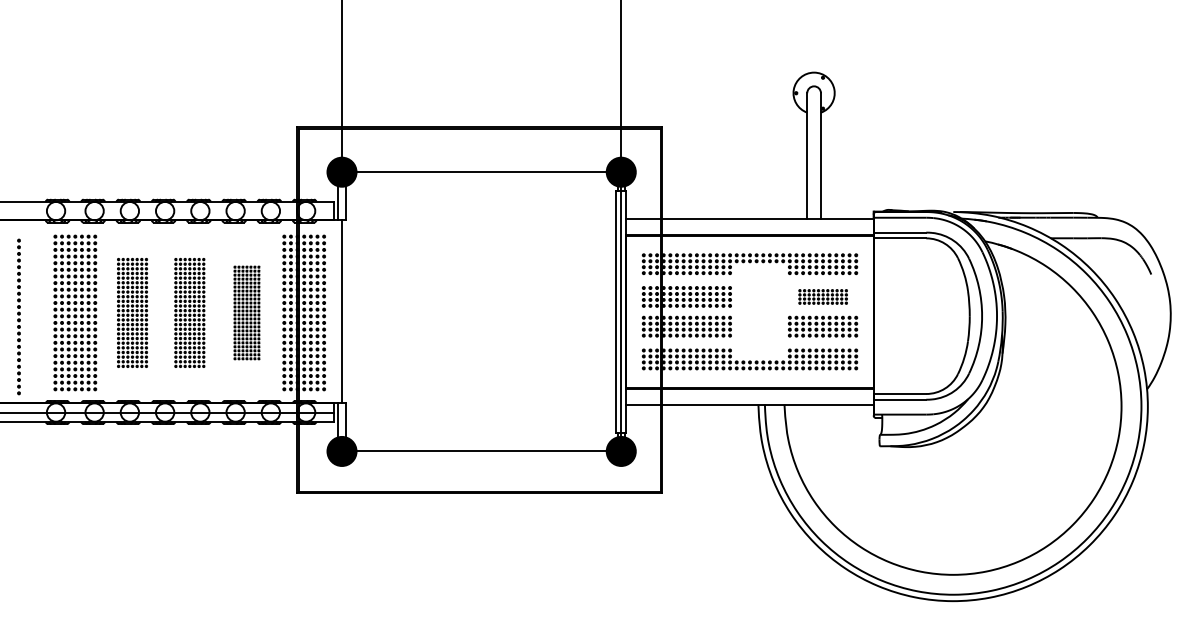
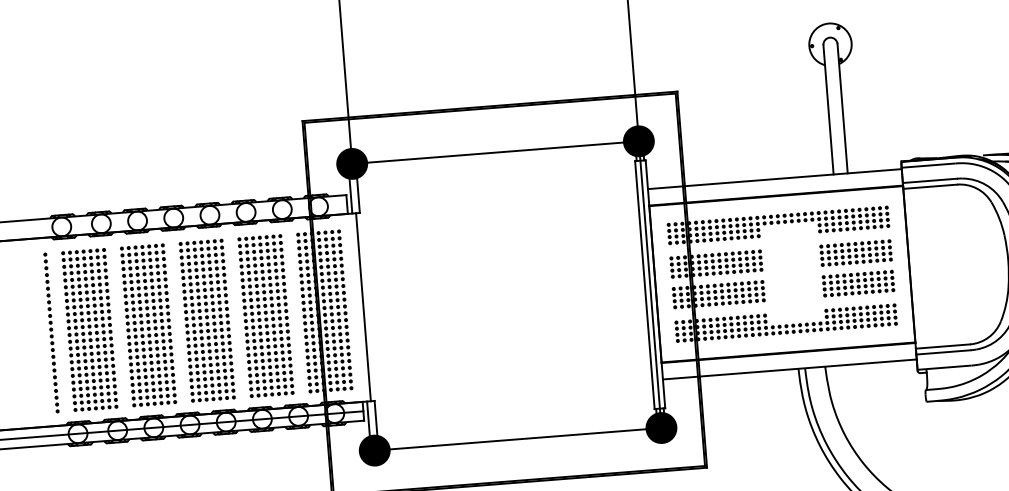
part: (823, 296) -> (856, 252), size x1.43
part: (132, 312) -> (148, 324), size x1.43
part: (189, 312) -> (206, 320), size x1.43
part: (246, 312) -> (265, 315), size x1.67
line: (18, 315) -> (50, 331), moved

